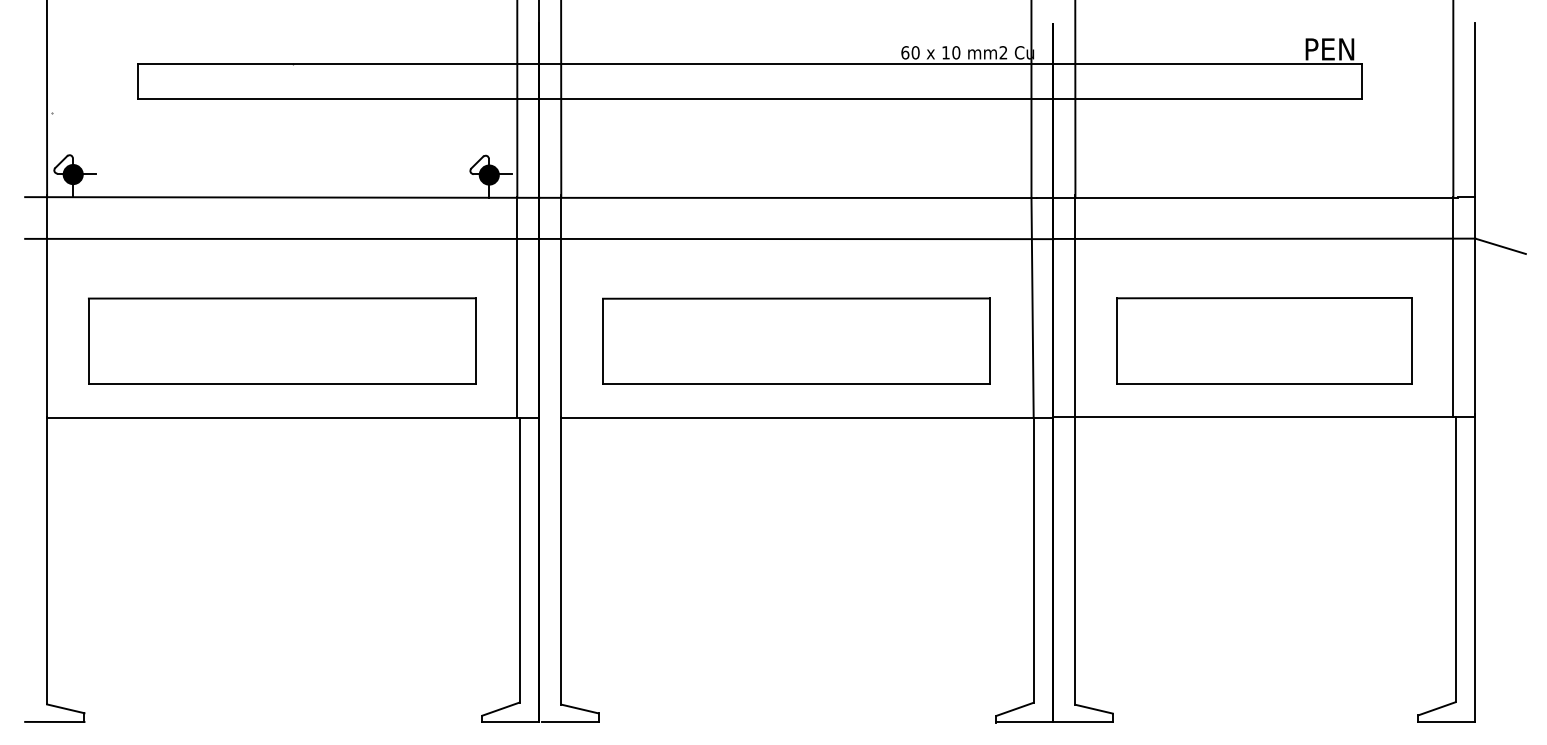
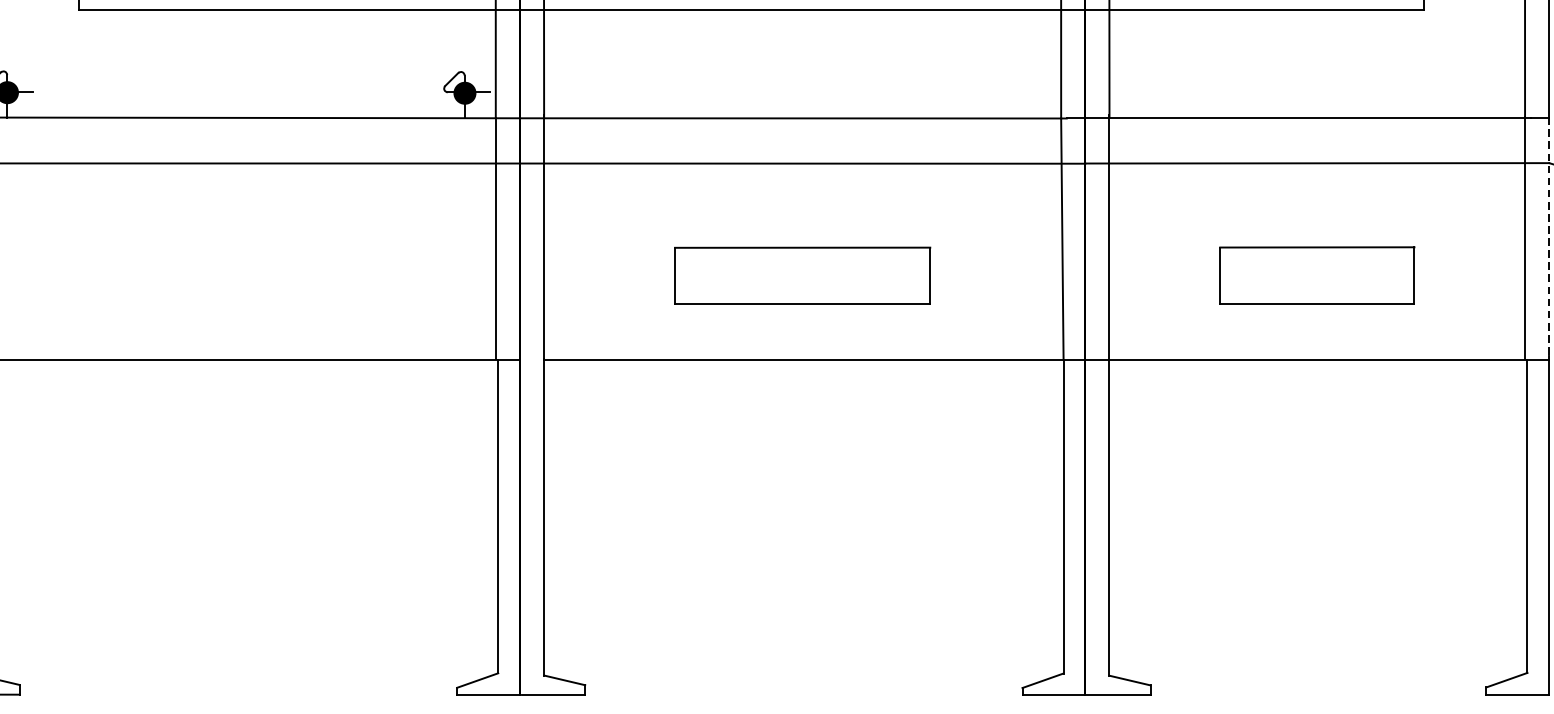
line: (1475, 306) -> (1549, 237), solid -> dashed
part: (282, 340) -> (237, 275), removed
part: (796, 340) -> (802, 275), size x0.6
part: (1264, 340) -> (1317, 275), size x0.6

